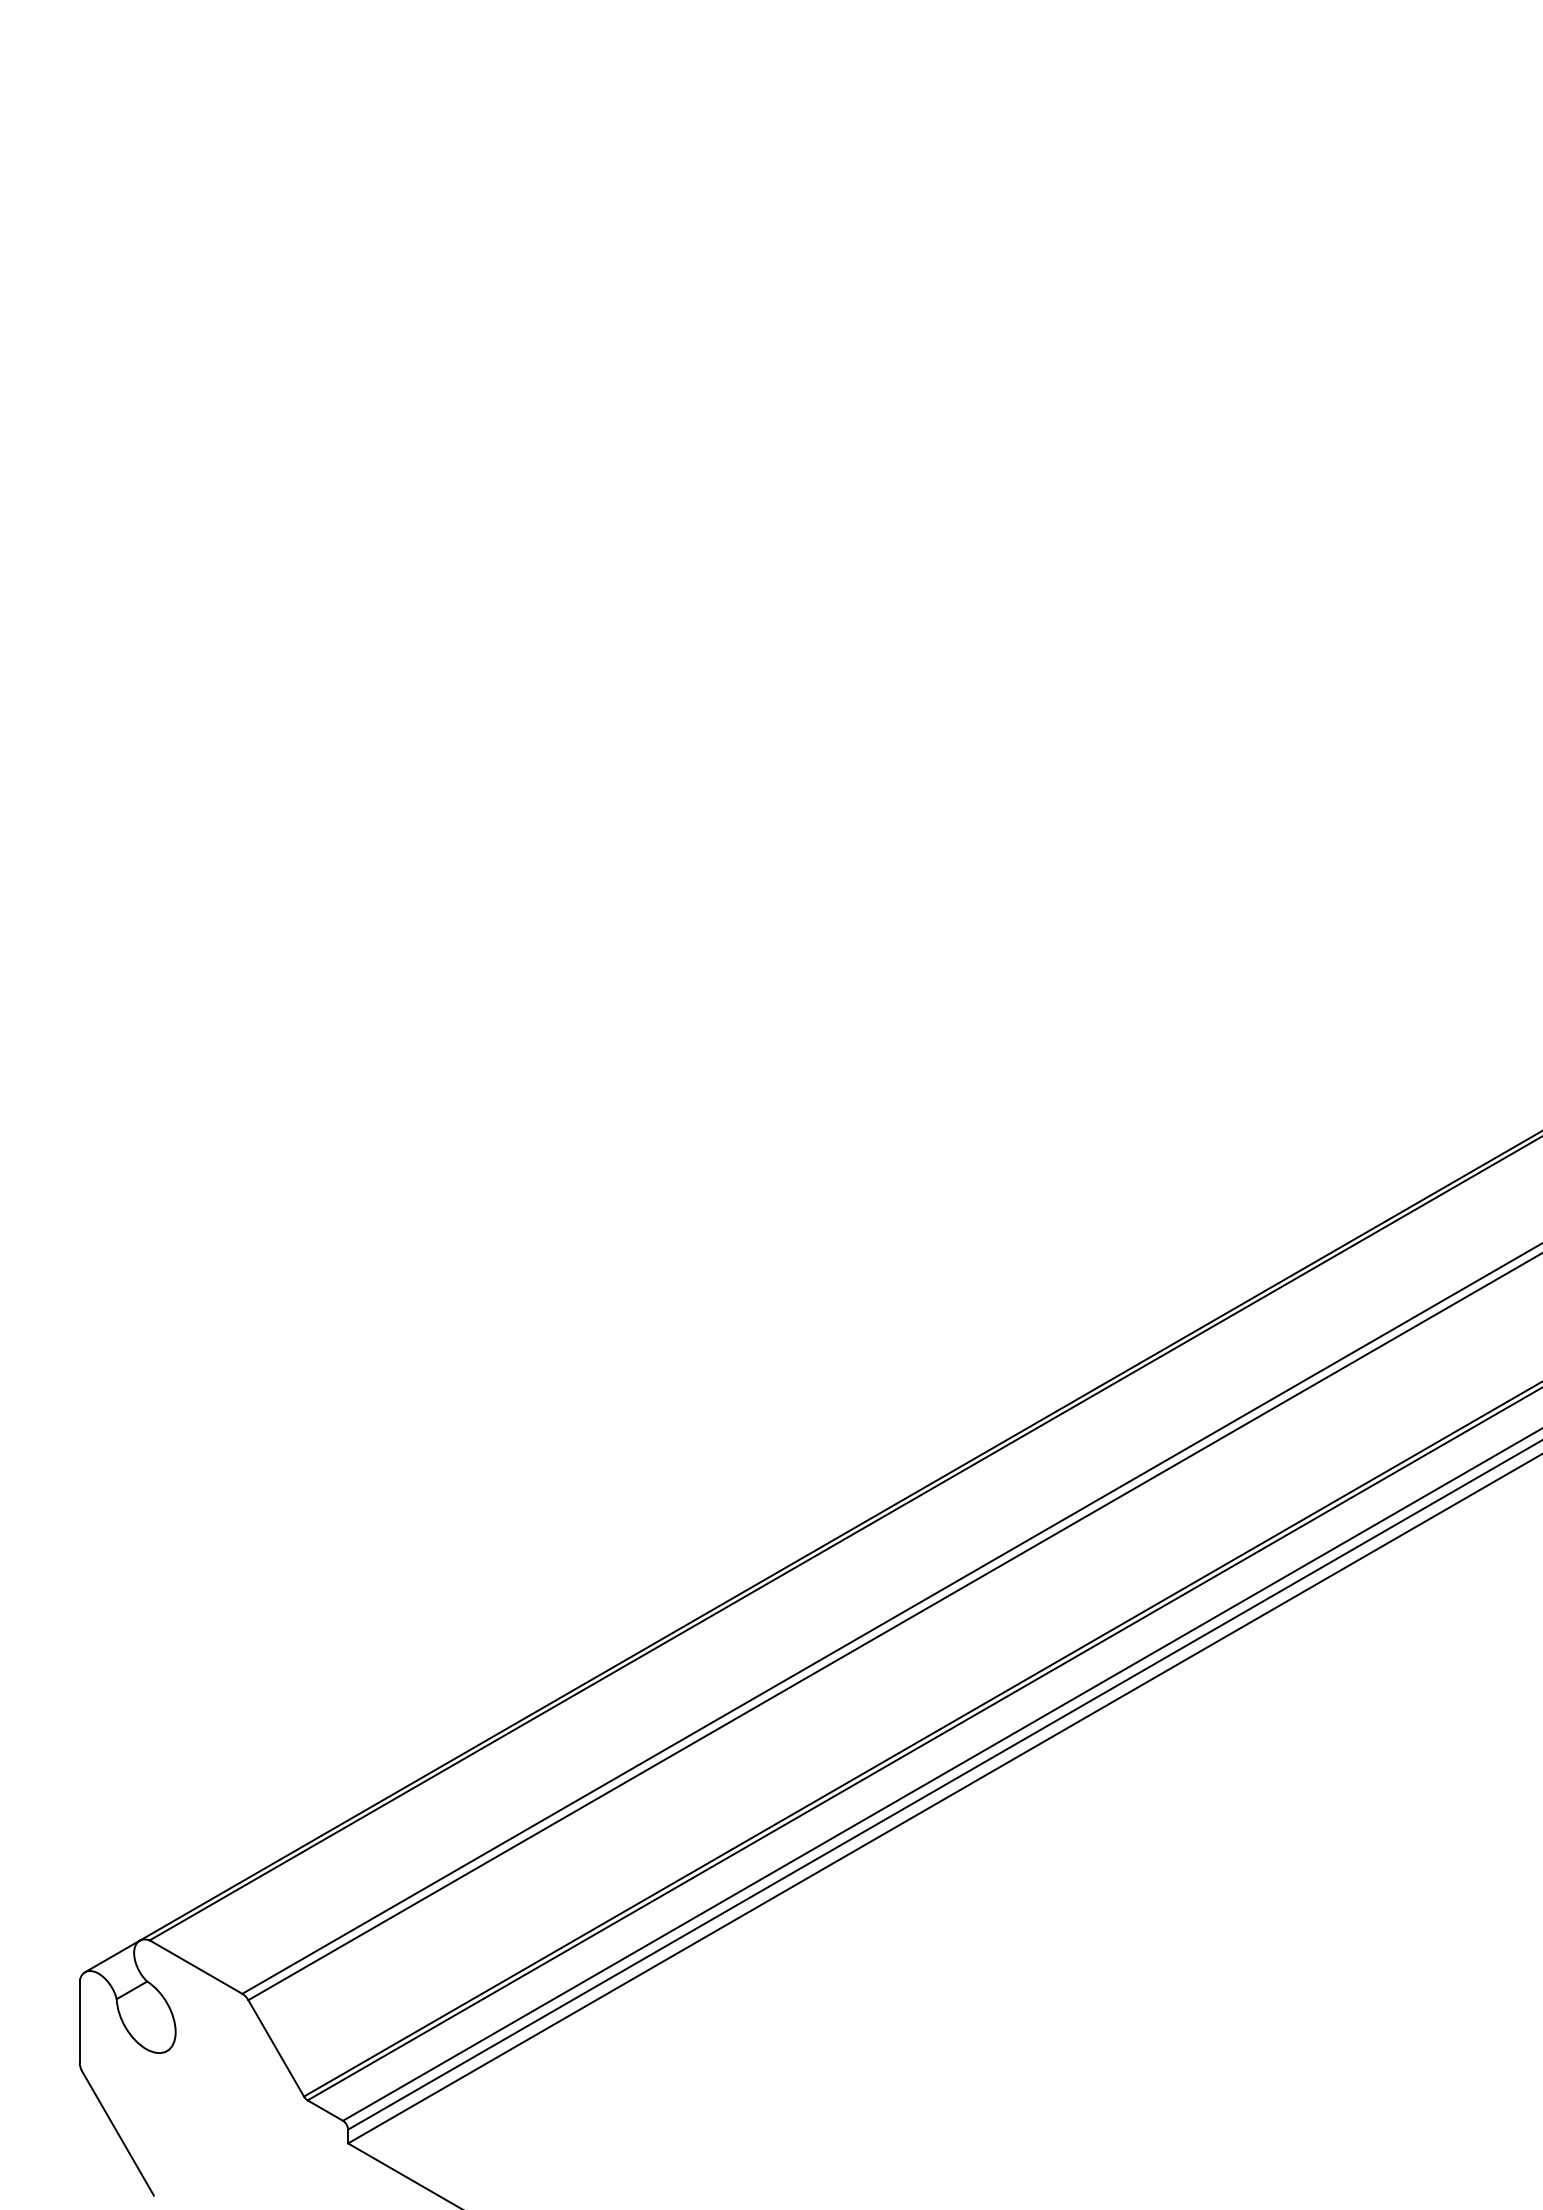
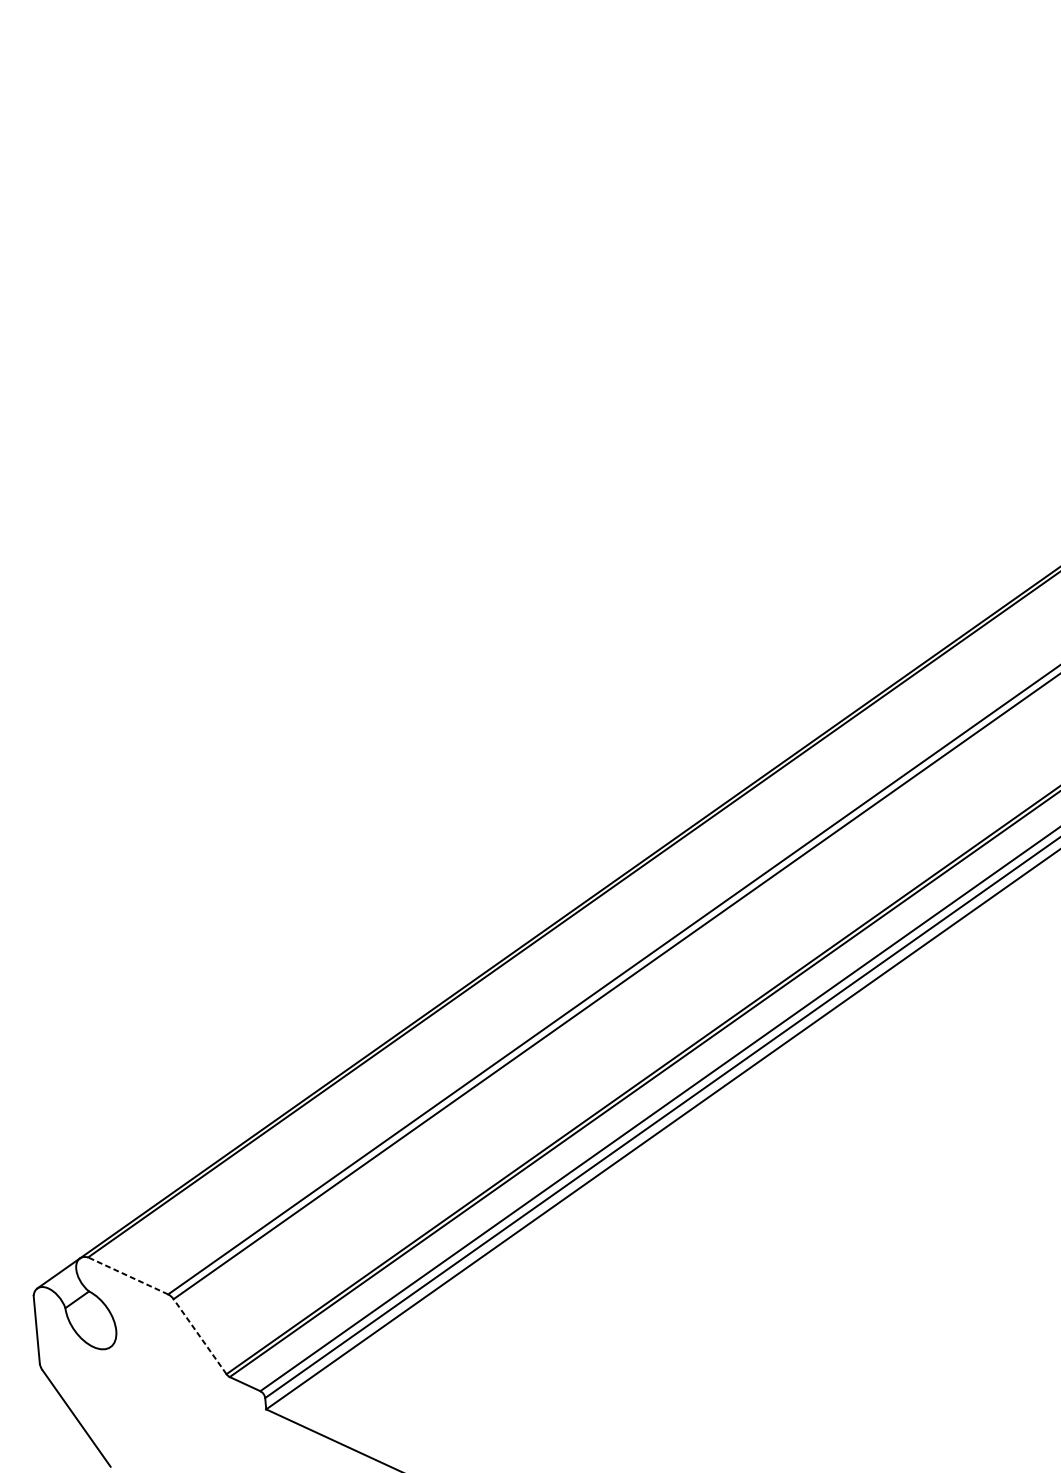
line: (195, 1966) -> (127, 1275), solid -> dashed
line: (276, 2048) -> (200, 1336), solid -> dashed

